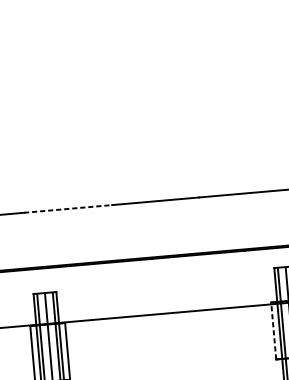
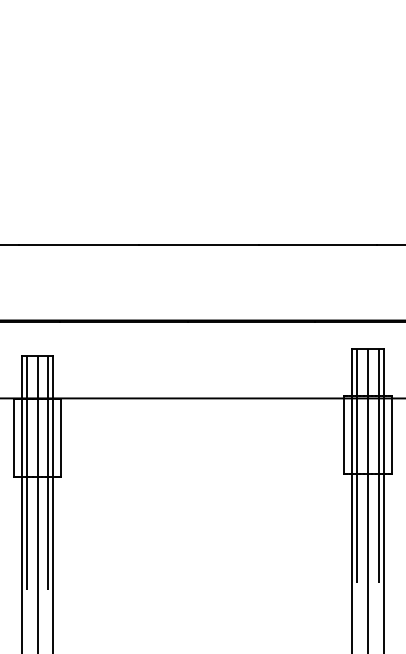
line: (68, 208) -> (79, 244), dashed -> solid
line: (274, 330) -> (344, 434), dashed -> solid

